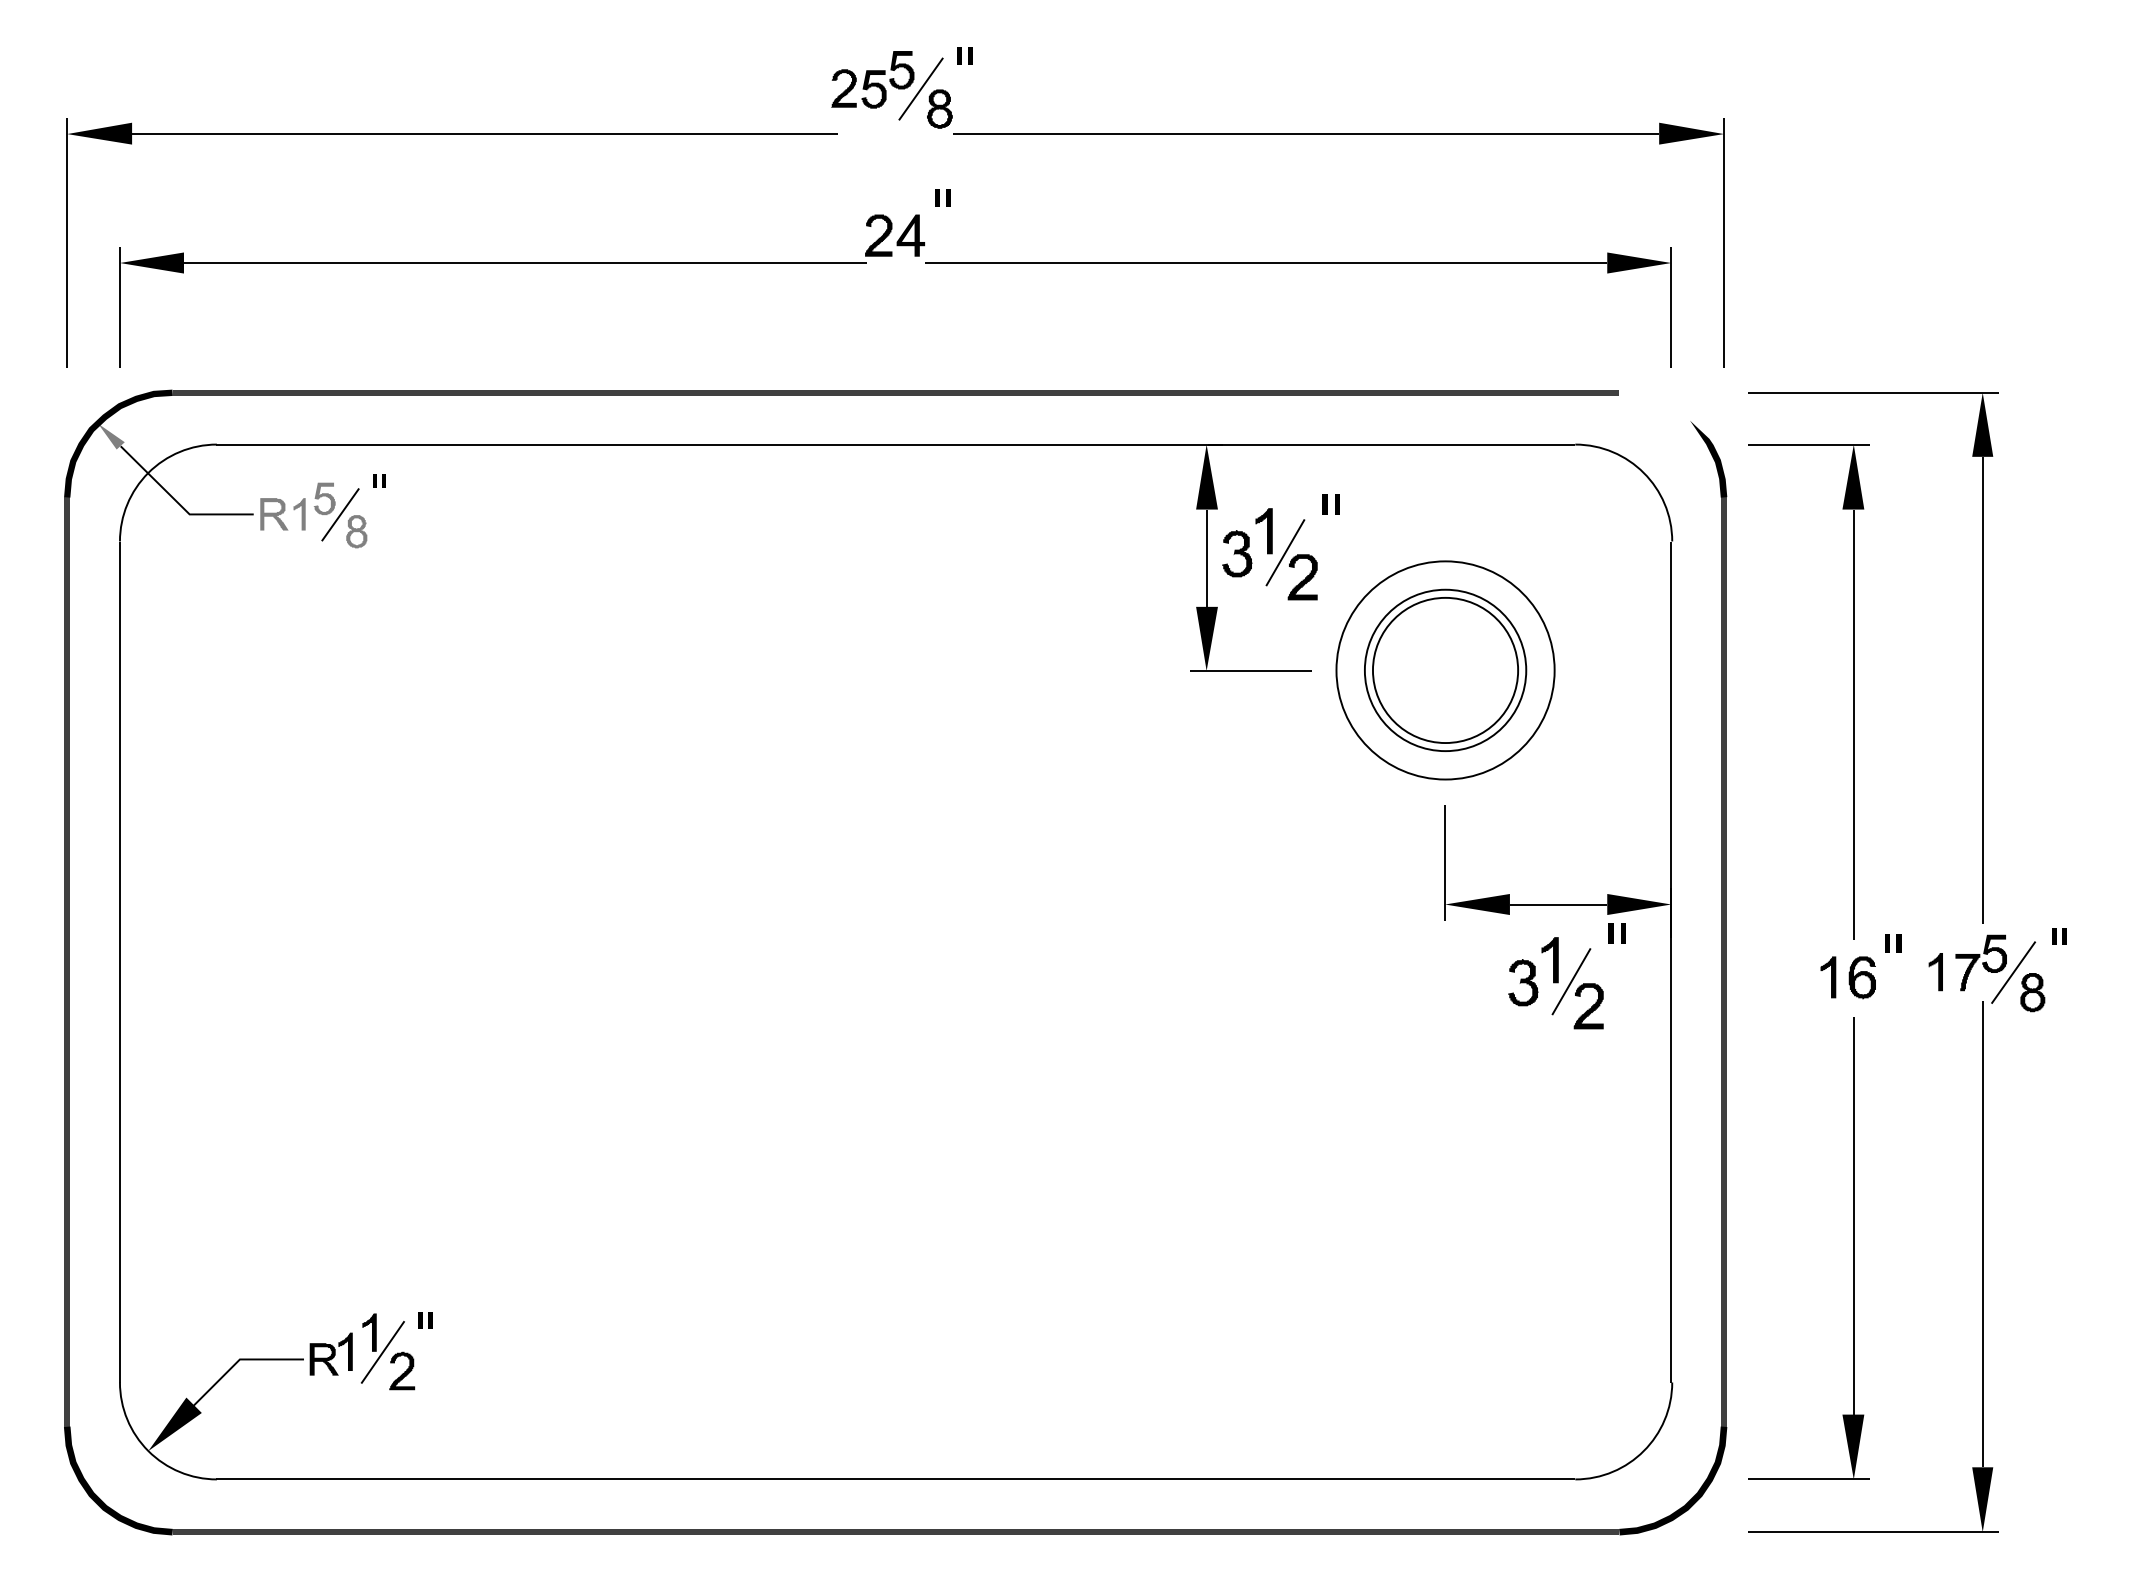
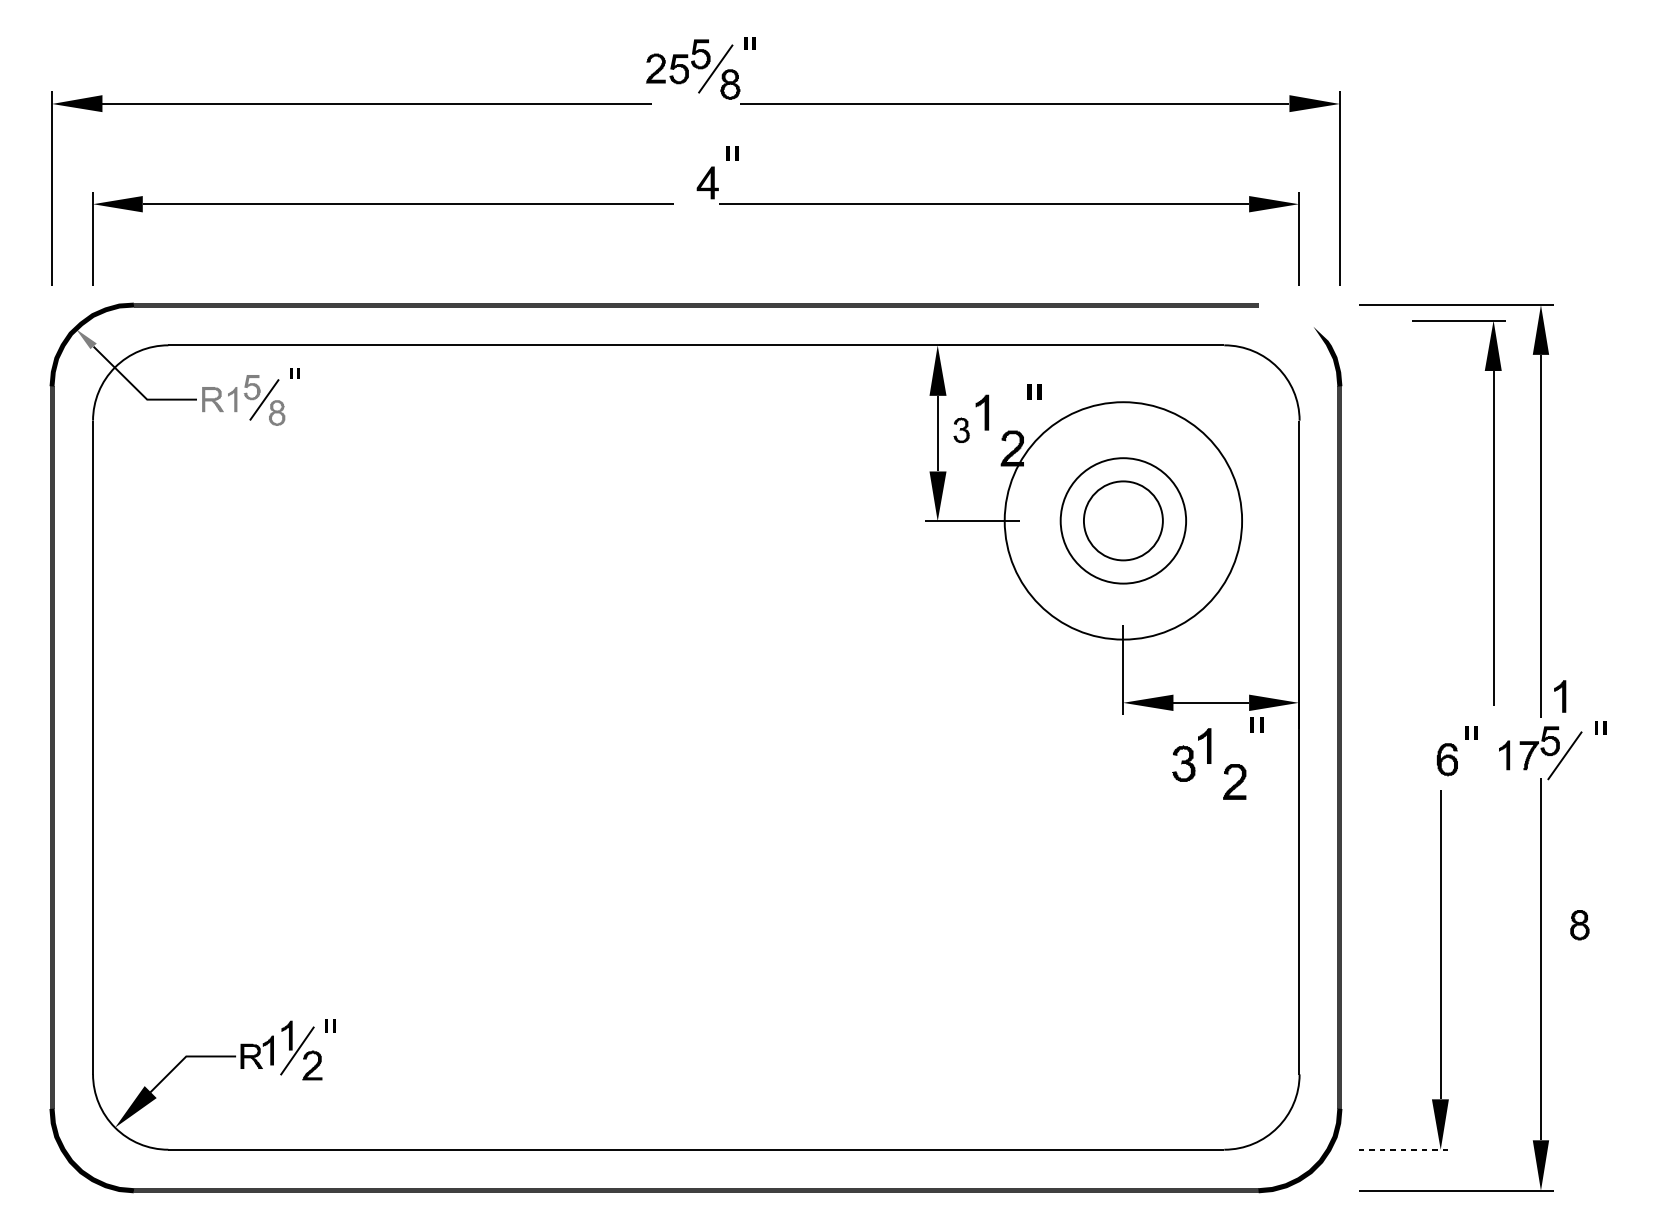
fill: (878, 235) -> (682, 182), removed
line: (1285, 552) -> (999, 429), removed
part: (1237, 553) -> (961, 430), size x0.7
circle: (1445, 670) -> (1123, 520), size x0.7
circle: (1445, 670) -> (1123, 520), size x1.4
part: (1853, 691) -> (1493, 512), moved
part: (1828, 977) -> (1560, 696), moved
line: (1571, 981) -> (1221, 762), removed
part: (2032, 992) -> (1579, 925), moved
line: (1809, 1479) -> (1406, 1149), solid -> dashed

